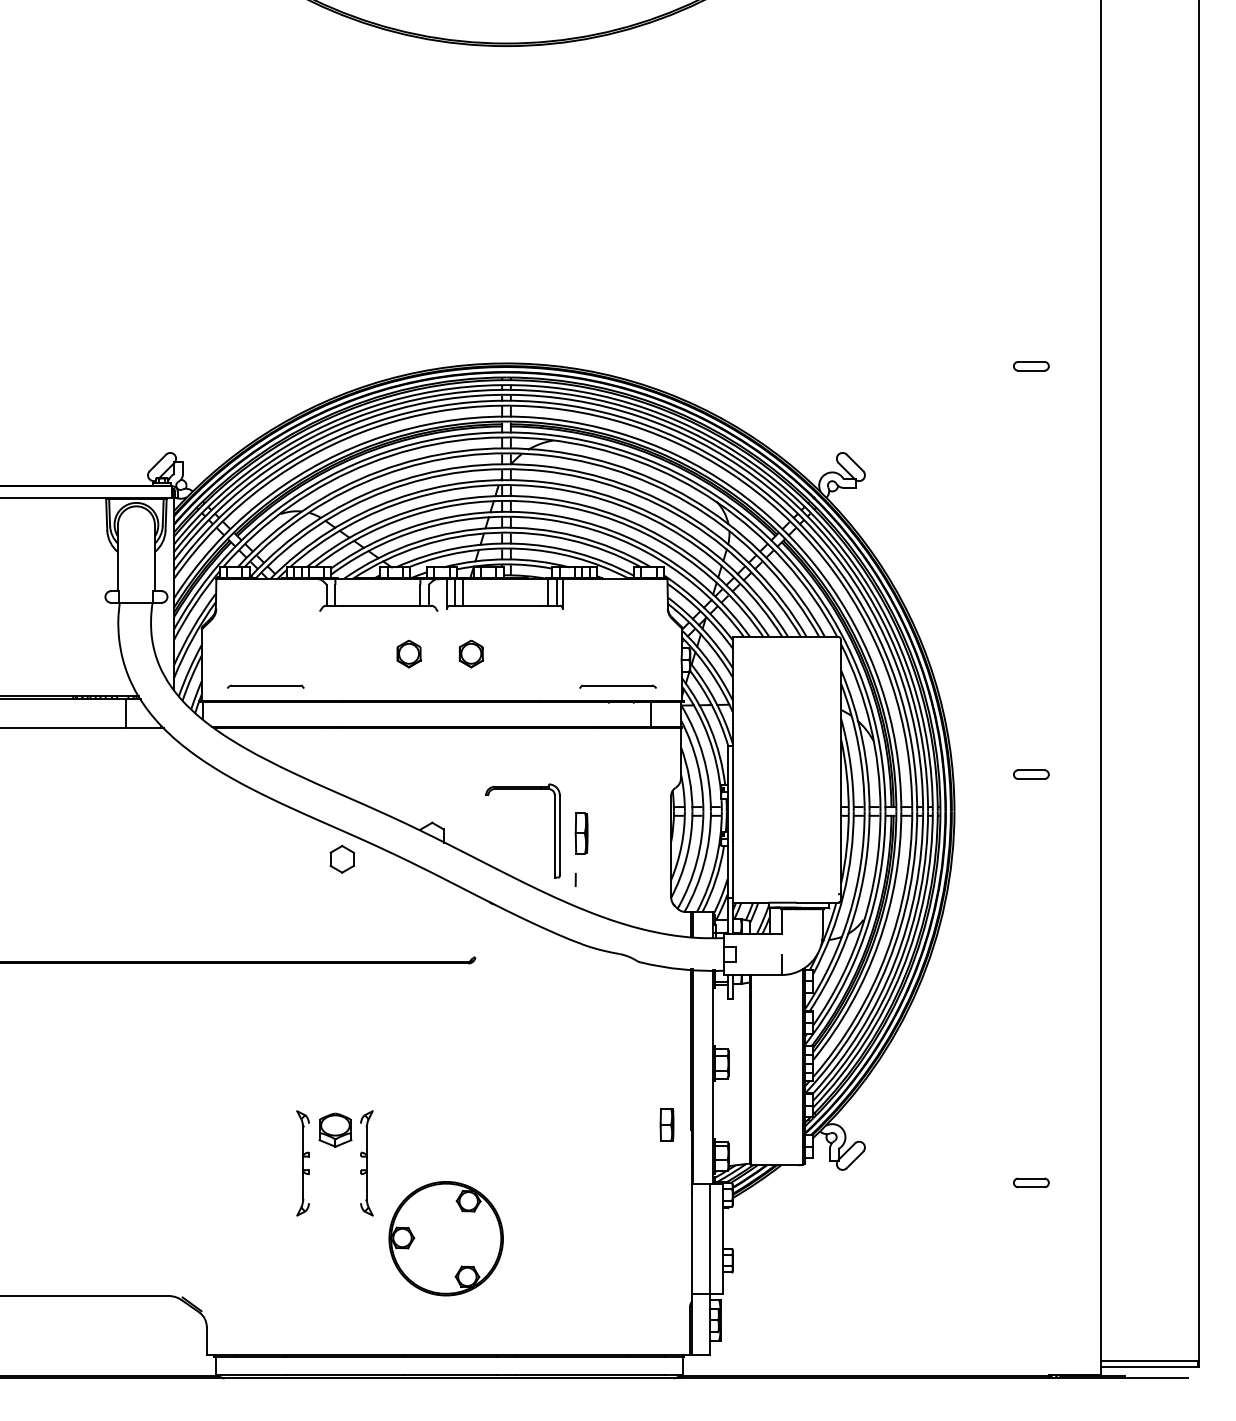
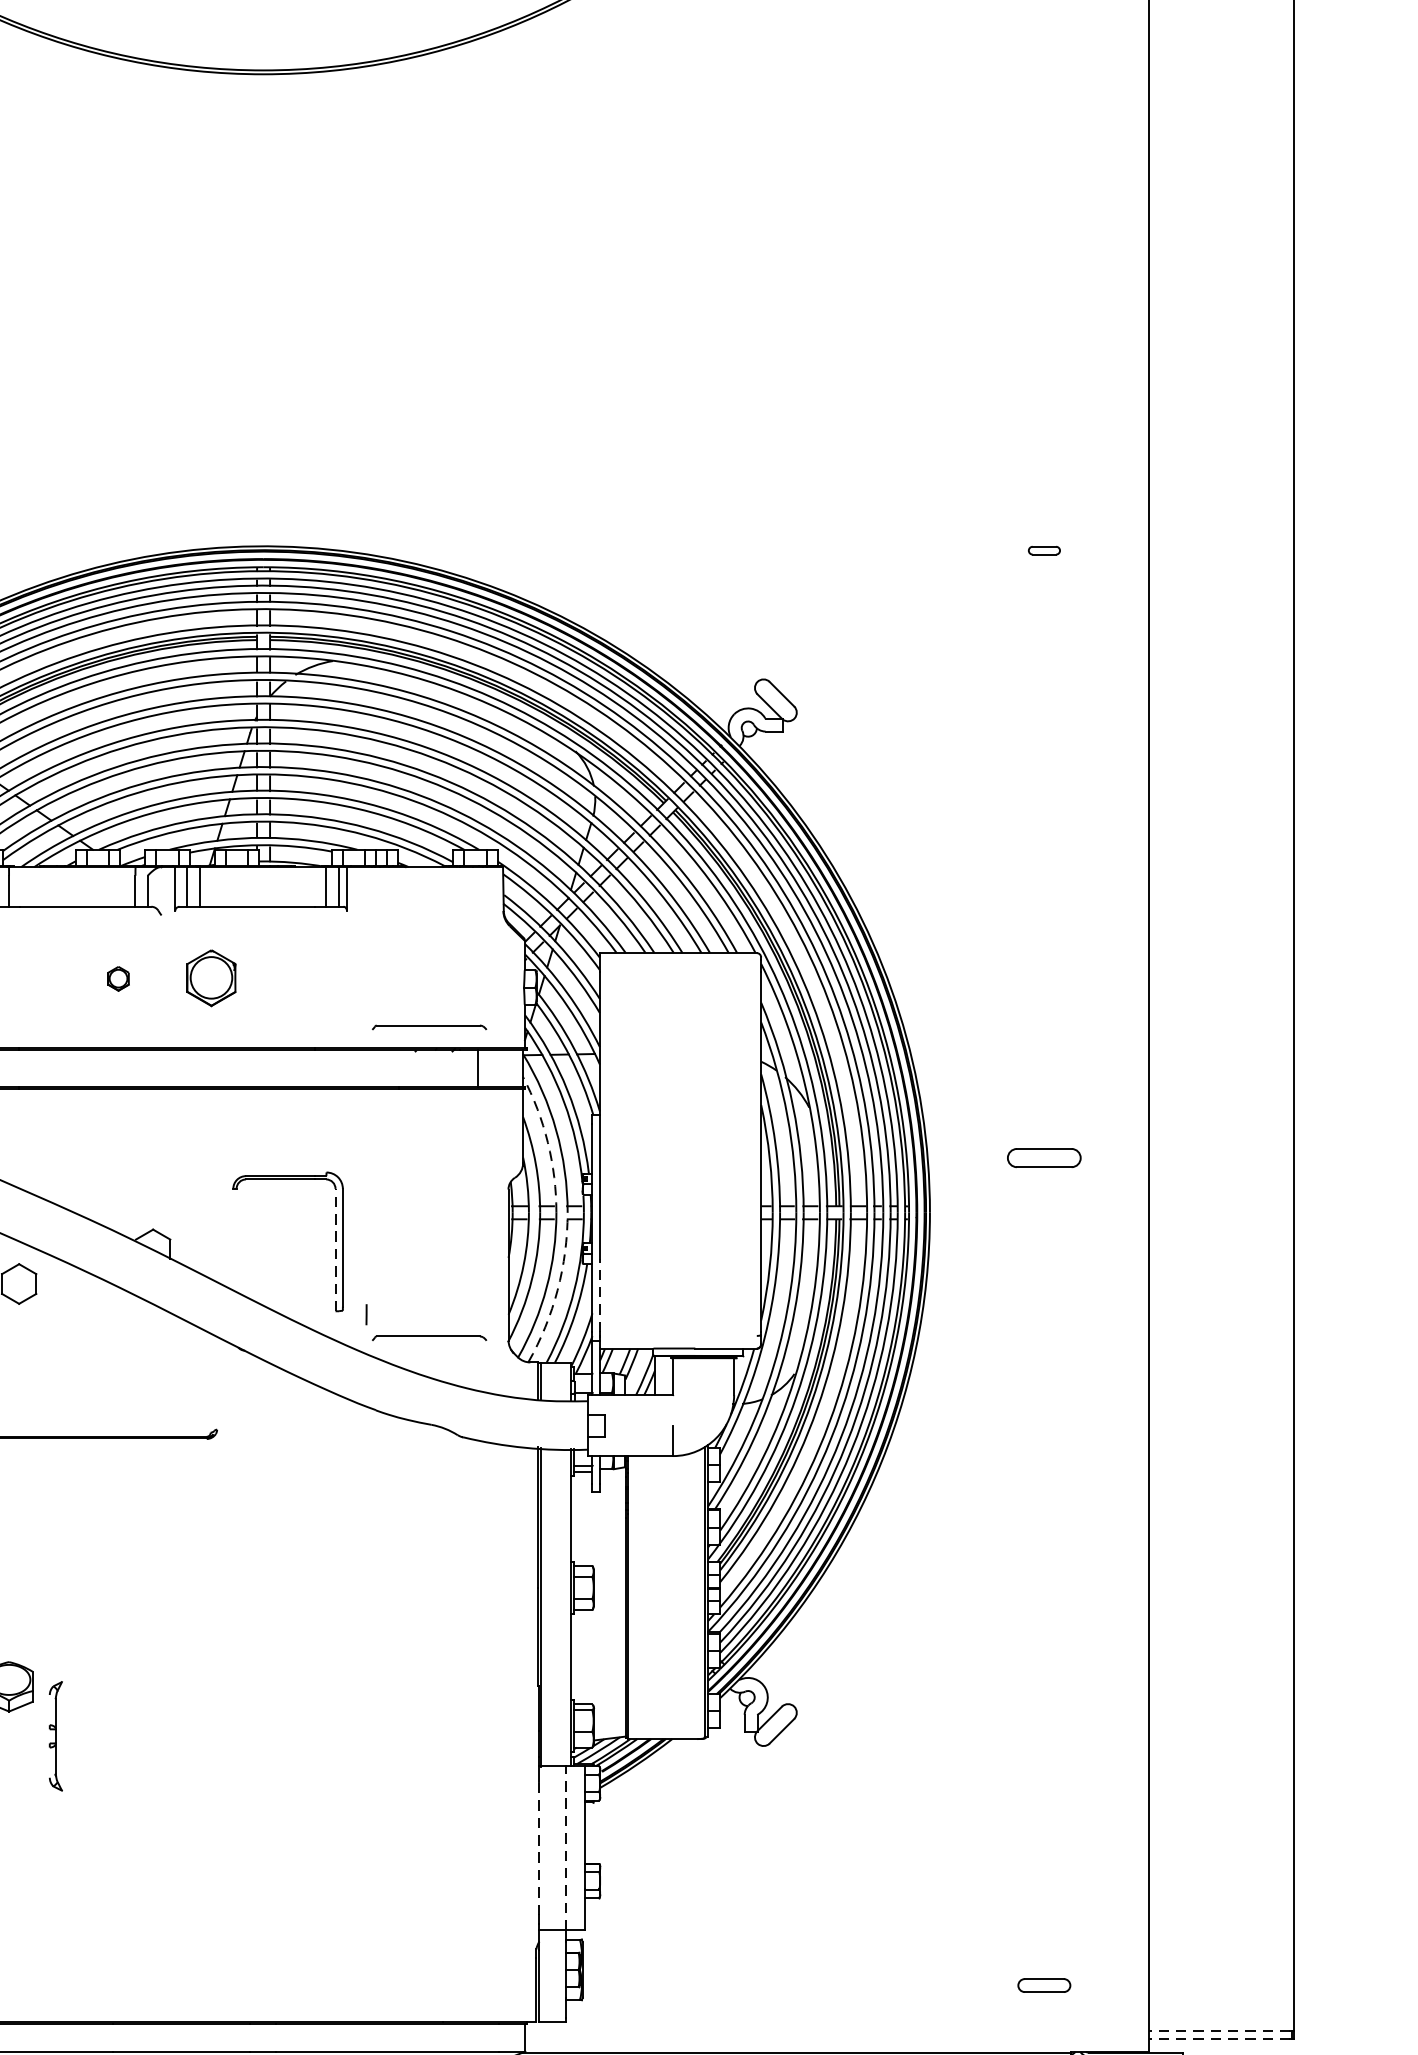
part: (1031, 366) -> (1044, 550), size x0.6
part: (408, 654) -> (117, 979), size x0.6
part: (470, 654) -> (209, 979), size x1.4
arc: (697, 764) -> (547, 1142), solid -> dashed
part: (1031, 774) -> (1044, 1157), size x1.4
part: (581, 833) -> (375, 1245), removed
line: (554, 836) -> (334, 1250), solid -> dashed
arc: (704, 863) -> (558, 1290), solid -> dashed
line: (732, 867) -> (599, 1296), solid -> dashed
part: (617, 895) -> (428, 1337), added
part: (666, 1124) -> (501, 1678), removed
part: (366, 1163) -> (55, 1736), size x0.7
part: (1031, 1182) -> (1044, 1984), moved
part: (445, 1238) -> (172, 1848), removed
line: (691, 1238) -> (538, 1848), solid -> dashed
line: (709, 1238) -> (565, 1848), solid -> dashed
line: (1149, 1361) -> (1220, 2031), solid -> dashed
line: (1149, 1367) -> (1220, 2039), solid -> dashed

